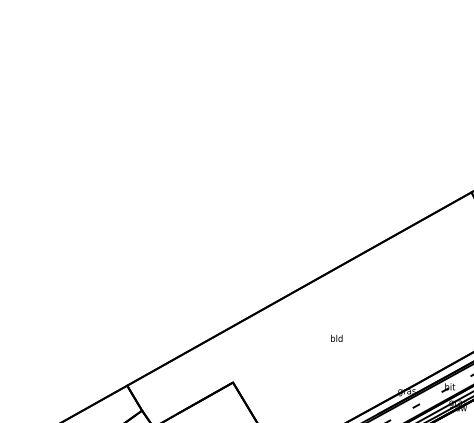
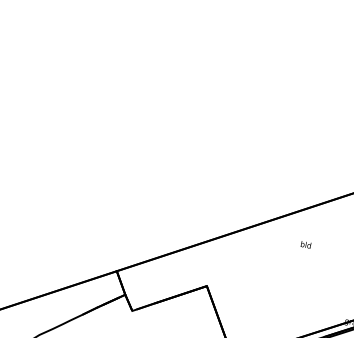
text: (336, 337) -> (306, 244), moved

